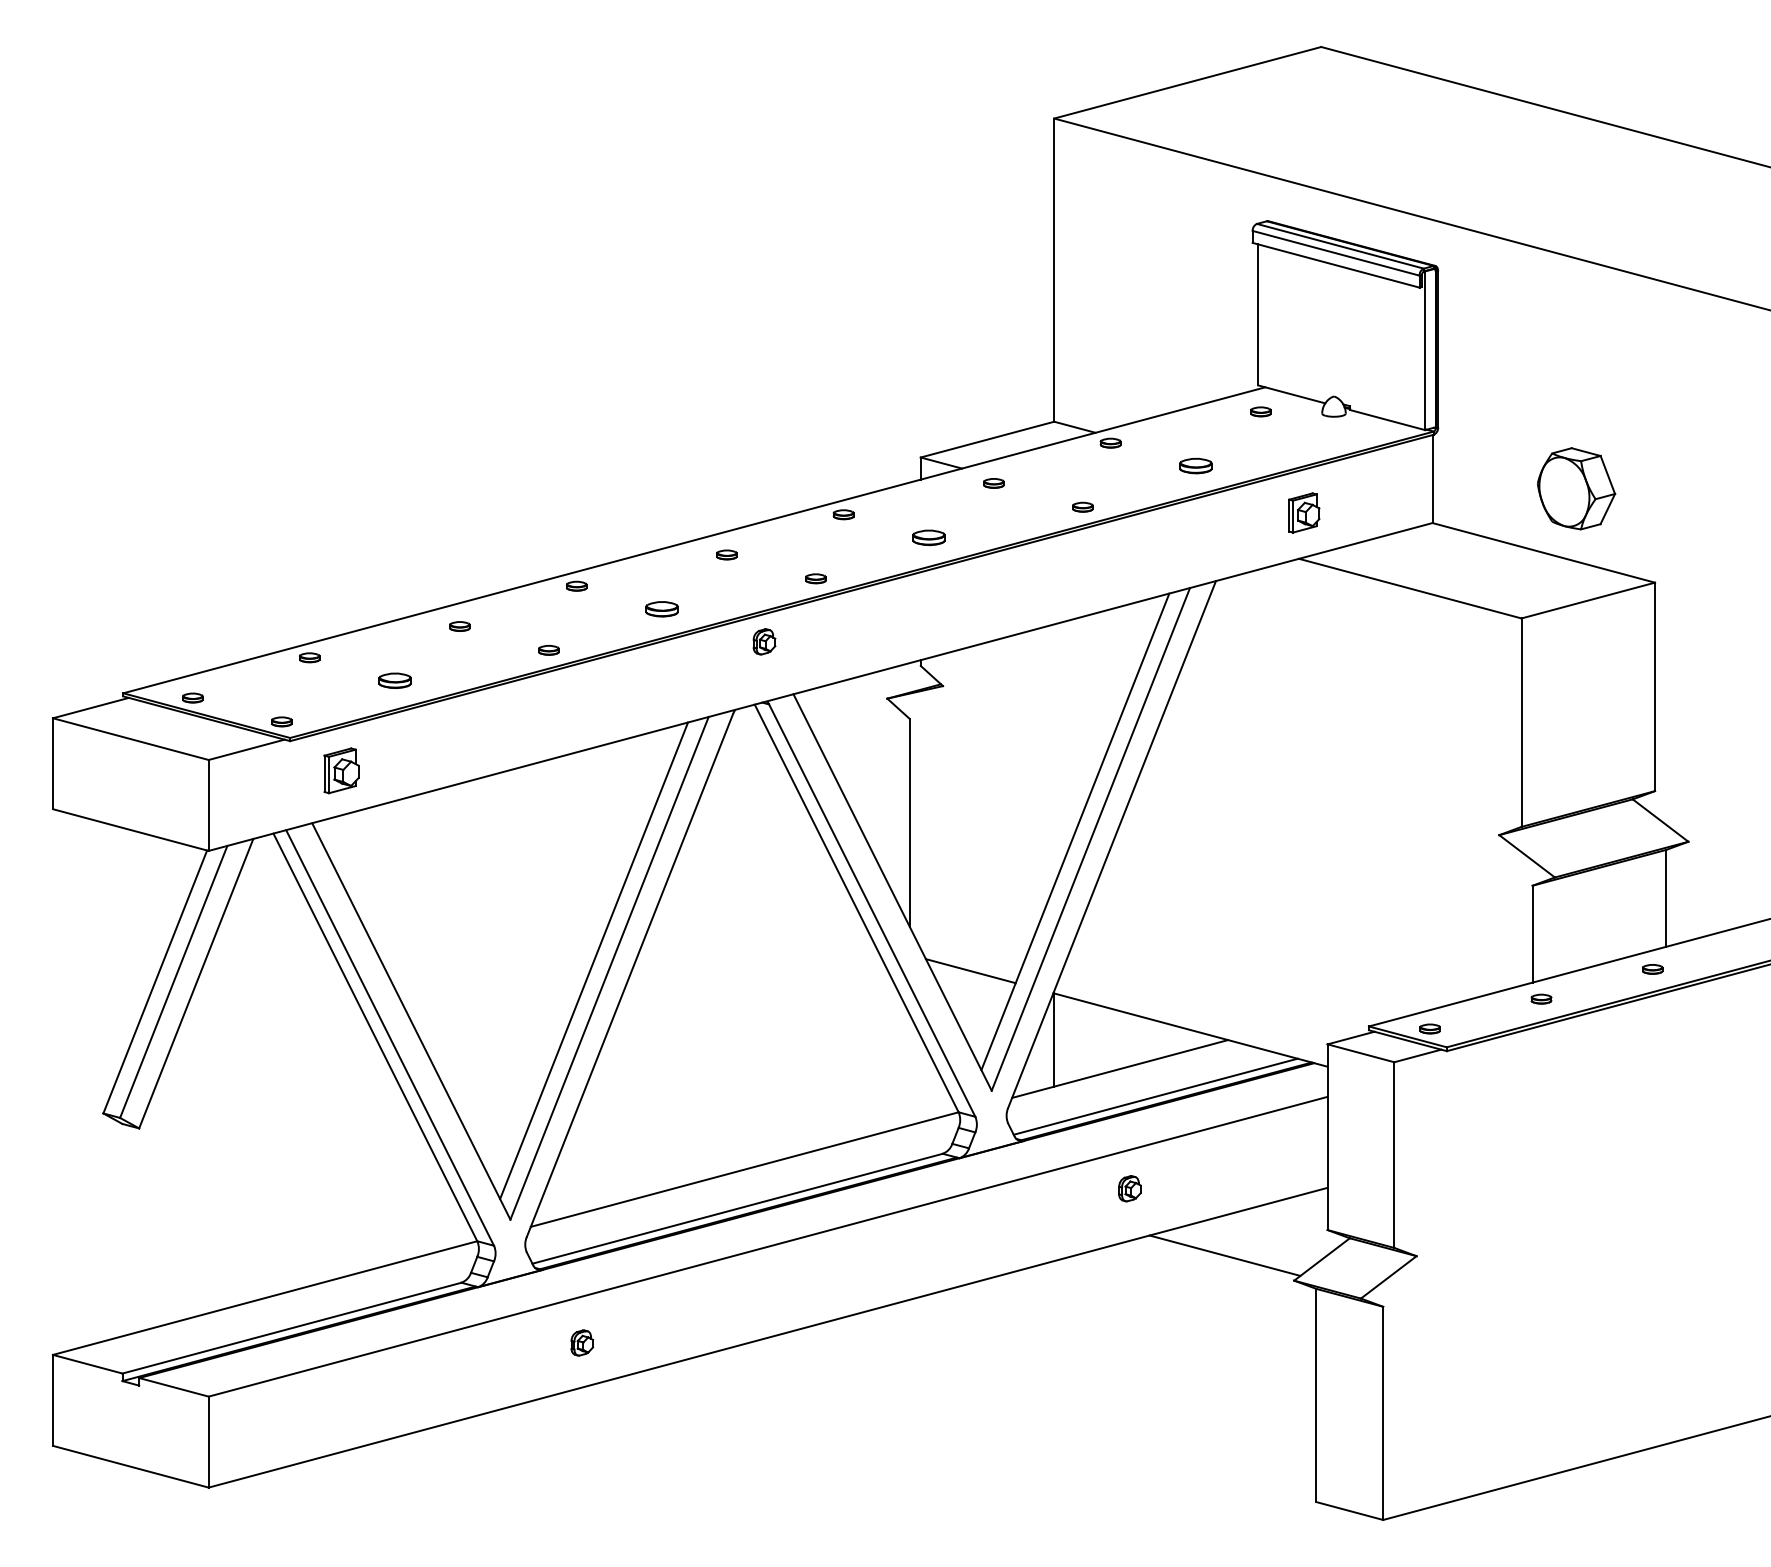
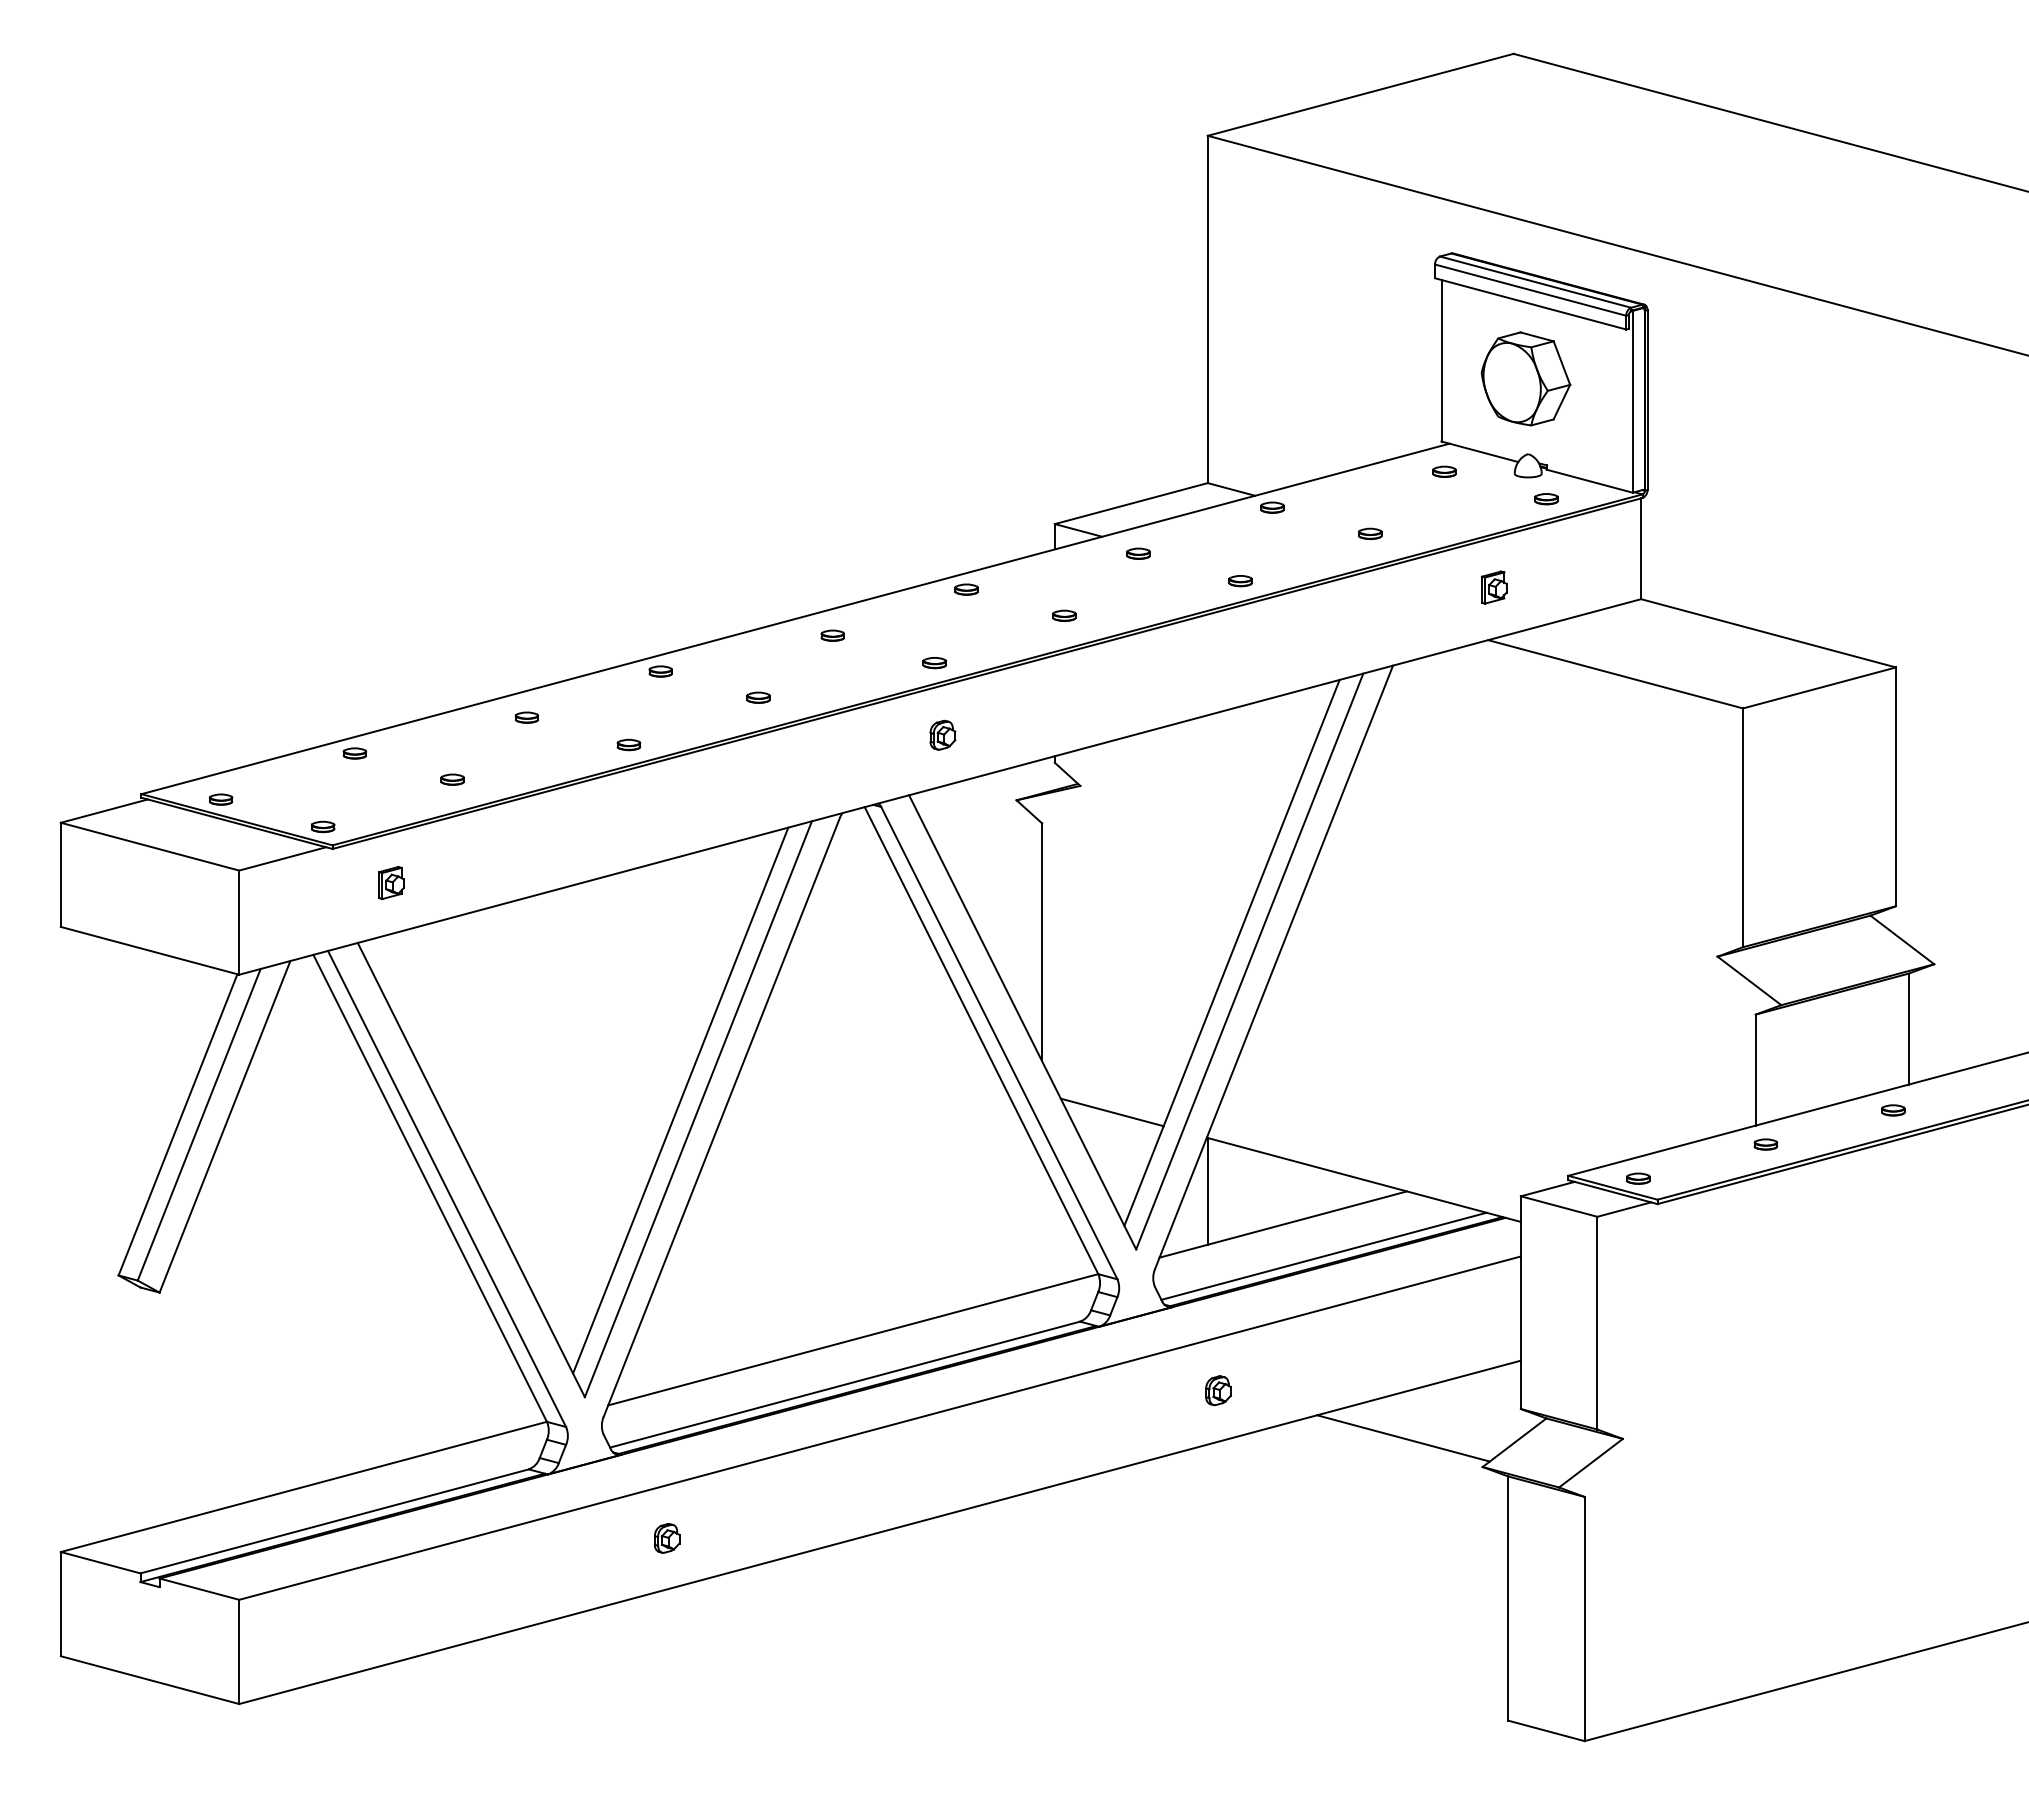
part: (1349, 436) -> (1546, 499), added
part: (1196, 465) -> (1370, 533), size x0.62
part: (1576, 488) -> (1525, 378), moved
part: (1304, 512) -> (1494, 587), size x0.71
part: (929, 537) -> (1064, 615), size x0.62
part: (662, 608) -> (758, 697), size x0.62
part: (764, 641) -> (942, 734), moved
part: (394, 680) -> (452, 779), size x0.62
part: (341, 770) -> (391, 882), size x0.62
part: (1129, 1188) -> (1218, 1390), moved

